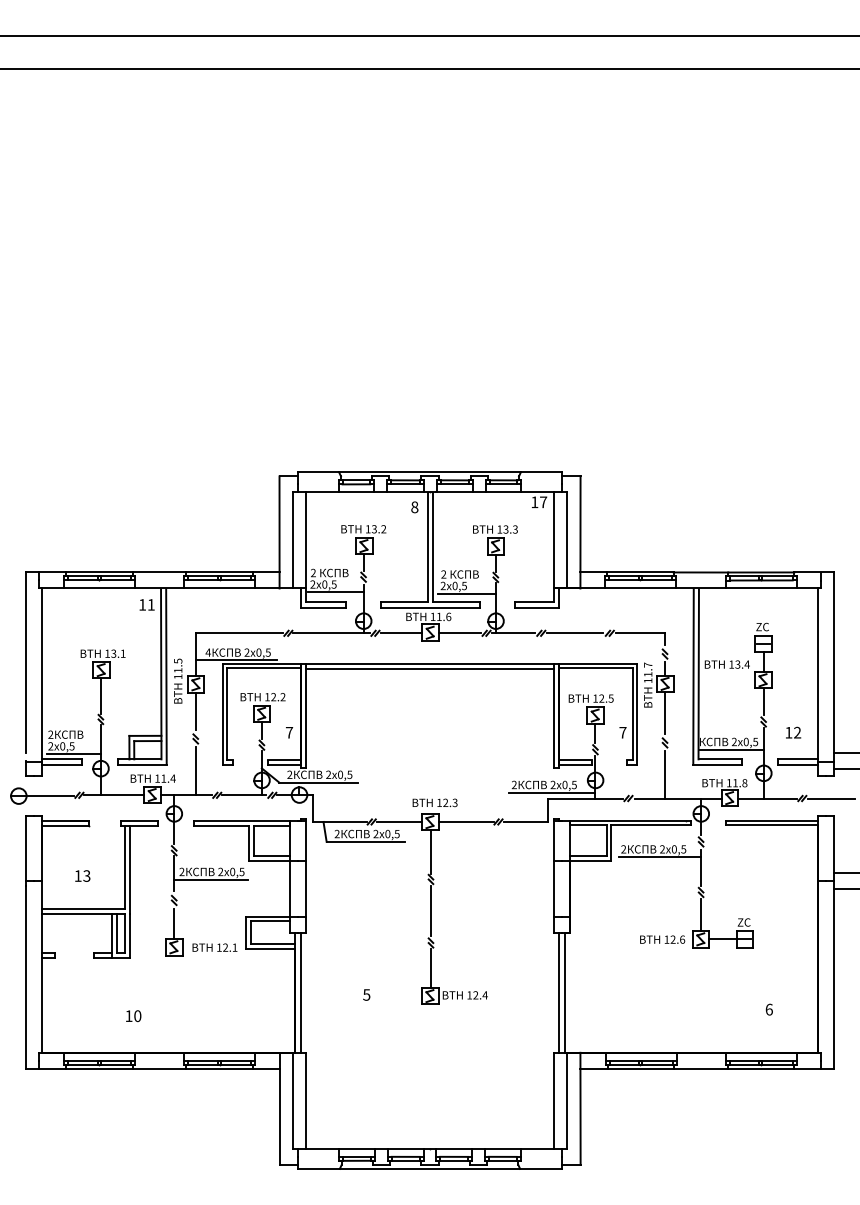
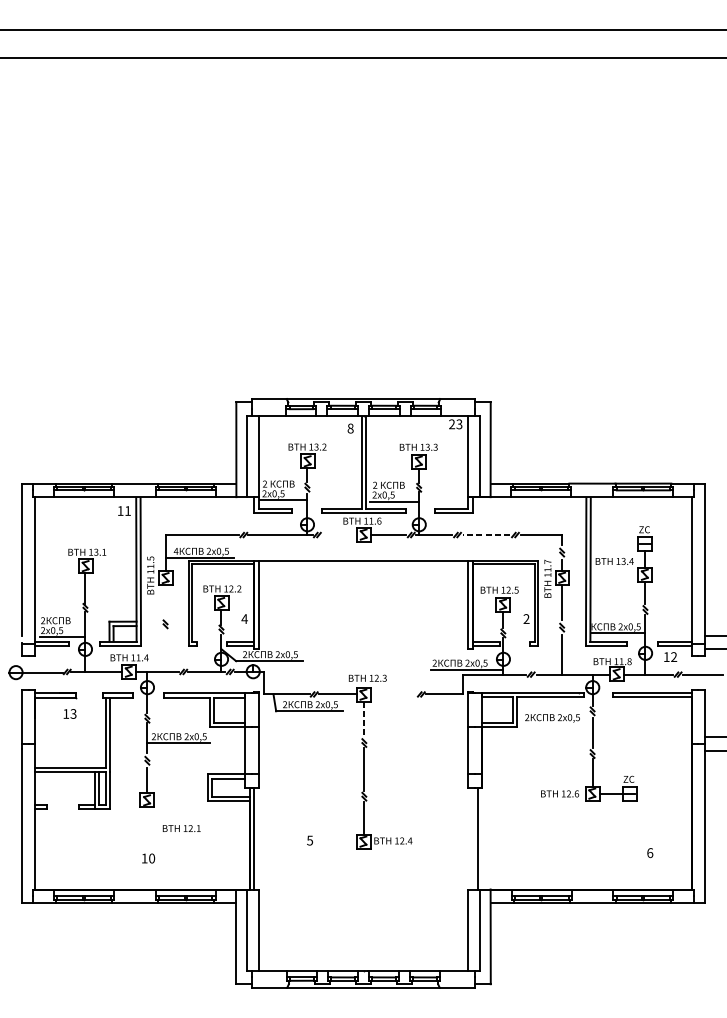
text: (539, 502) -> (456, 424), 17 -> 23
line: (401, 633) -> (339, 535), removed
line: (574, 633) -> (485, 535), solid -> dashed
line: (429, 668) -> (363, 564), removed
line: (195, 710) -> (165, 600), removed
text: (289, 732) -> (244, 618), 7 -> 4
text: (622, 732) -> (526, 618), 7 -> 2
text: (793, 732) -> (670, 656), moved
line: (195, 771) -> (165, 651), removed
line: (465, 821) -> (393, 694), removed
line: (430, 852) -> (363, 720), solid -> dashed
line: (659, 857) -> (557, 724), removed
text: (82, 875) -> (69, 713), moved
text: (214, 947) -> (181, 828), moved
line: (559, 992) -> (472, 838), removed
text: (133, 1016) -> (148, 858), moved

